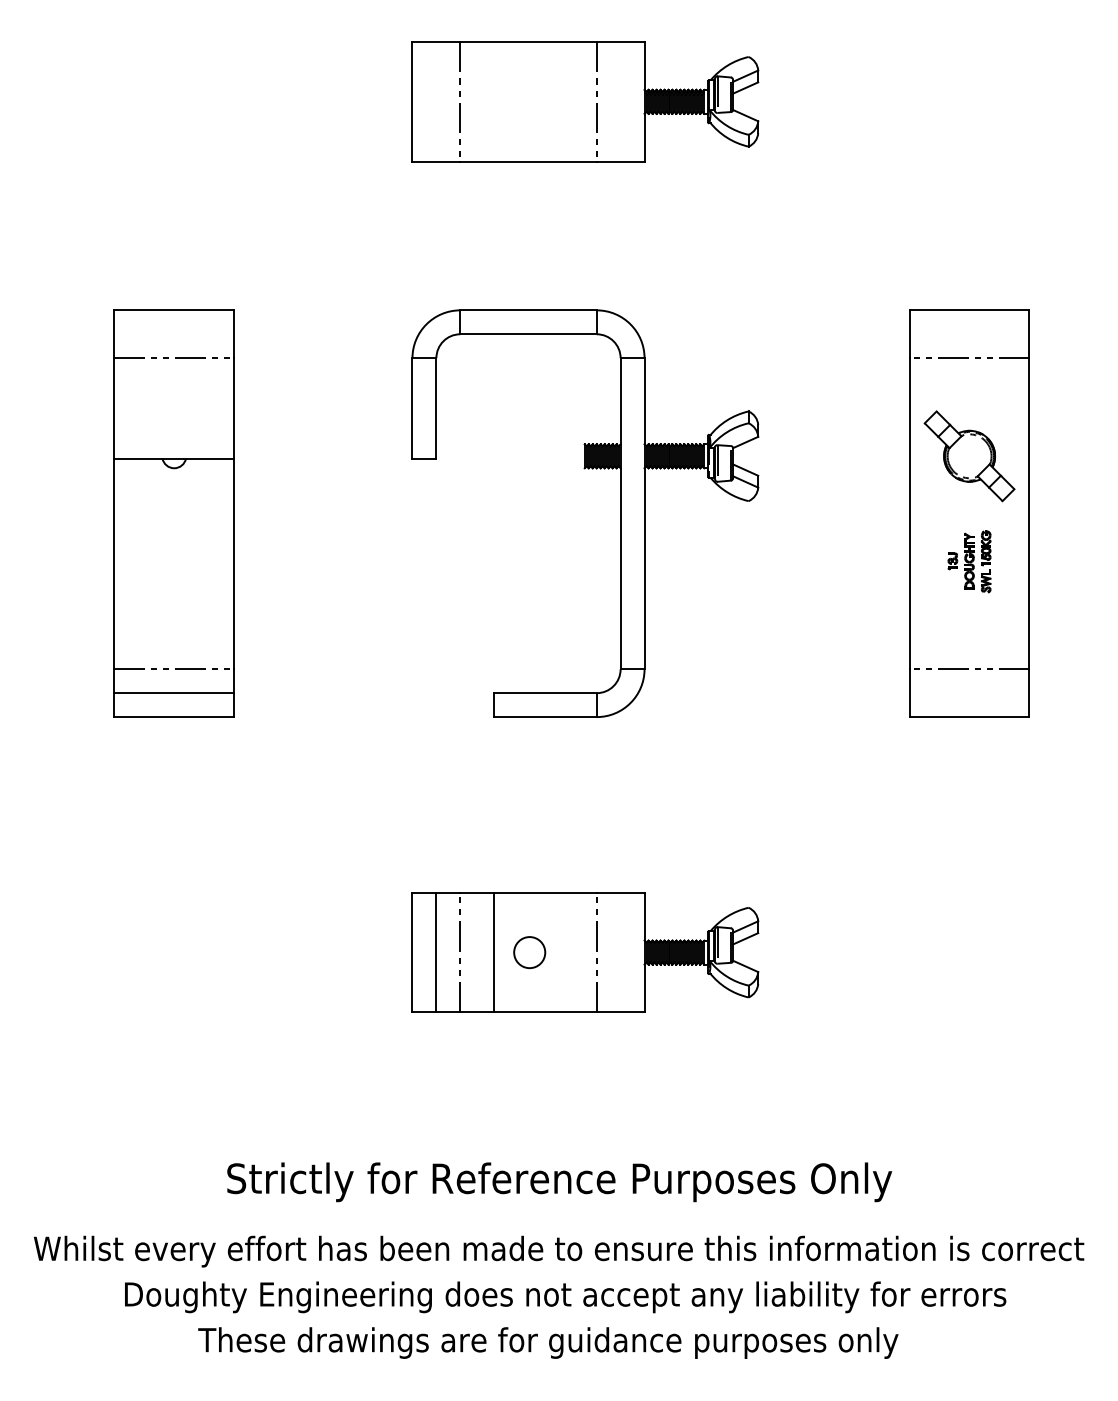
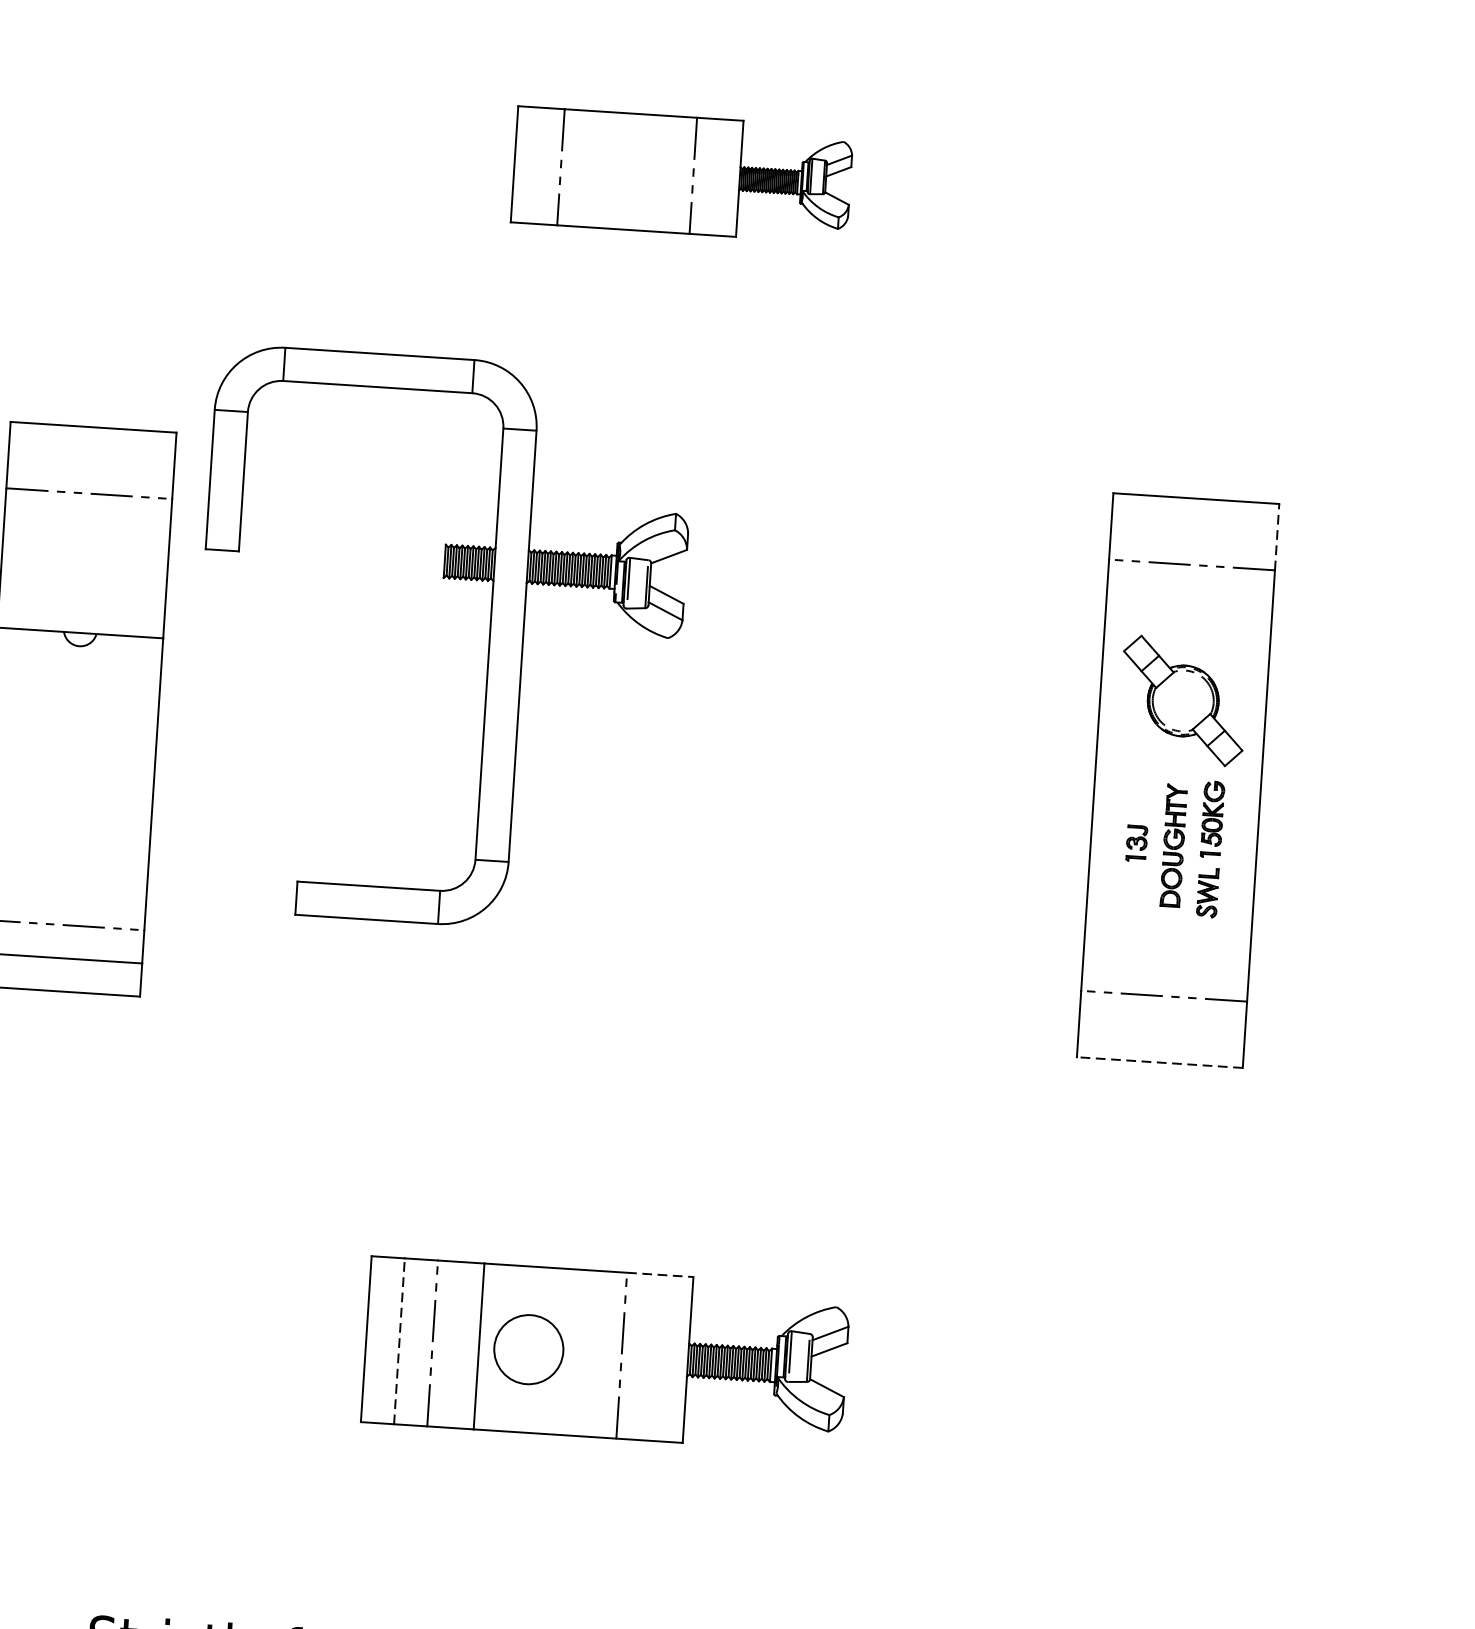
part: (585, 101) -> (682, 174), size x0.7
line: (1029, 334) -> (1277, 537), solid -> dashed
part: (620, 513) -> (489, 643), moved
part: (969, 561) -> (1173, 846), size x1.6
line: (969, 717) -> (1159, 1063), solid -> dashed
line: (620, 892) -> (660, 1274), solid -> dashed
line: (436, 952) -> (399, 1341), solid -> dashed
circle: (529, 952) -> (528, 1349), size x1.6

